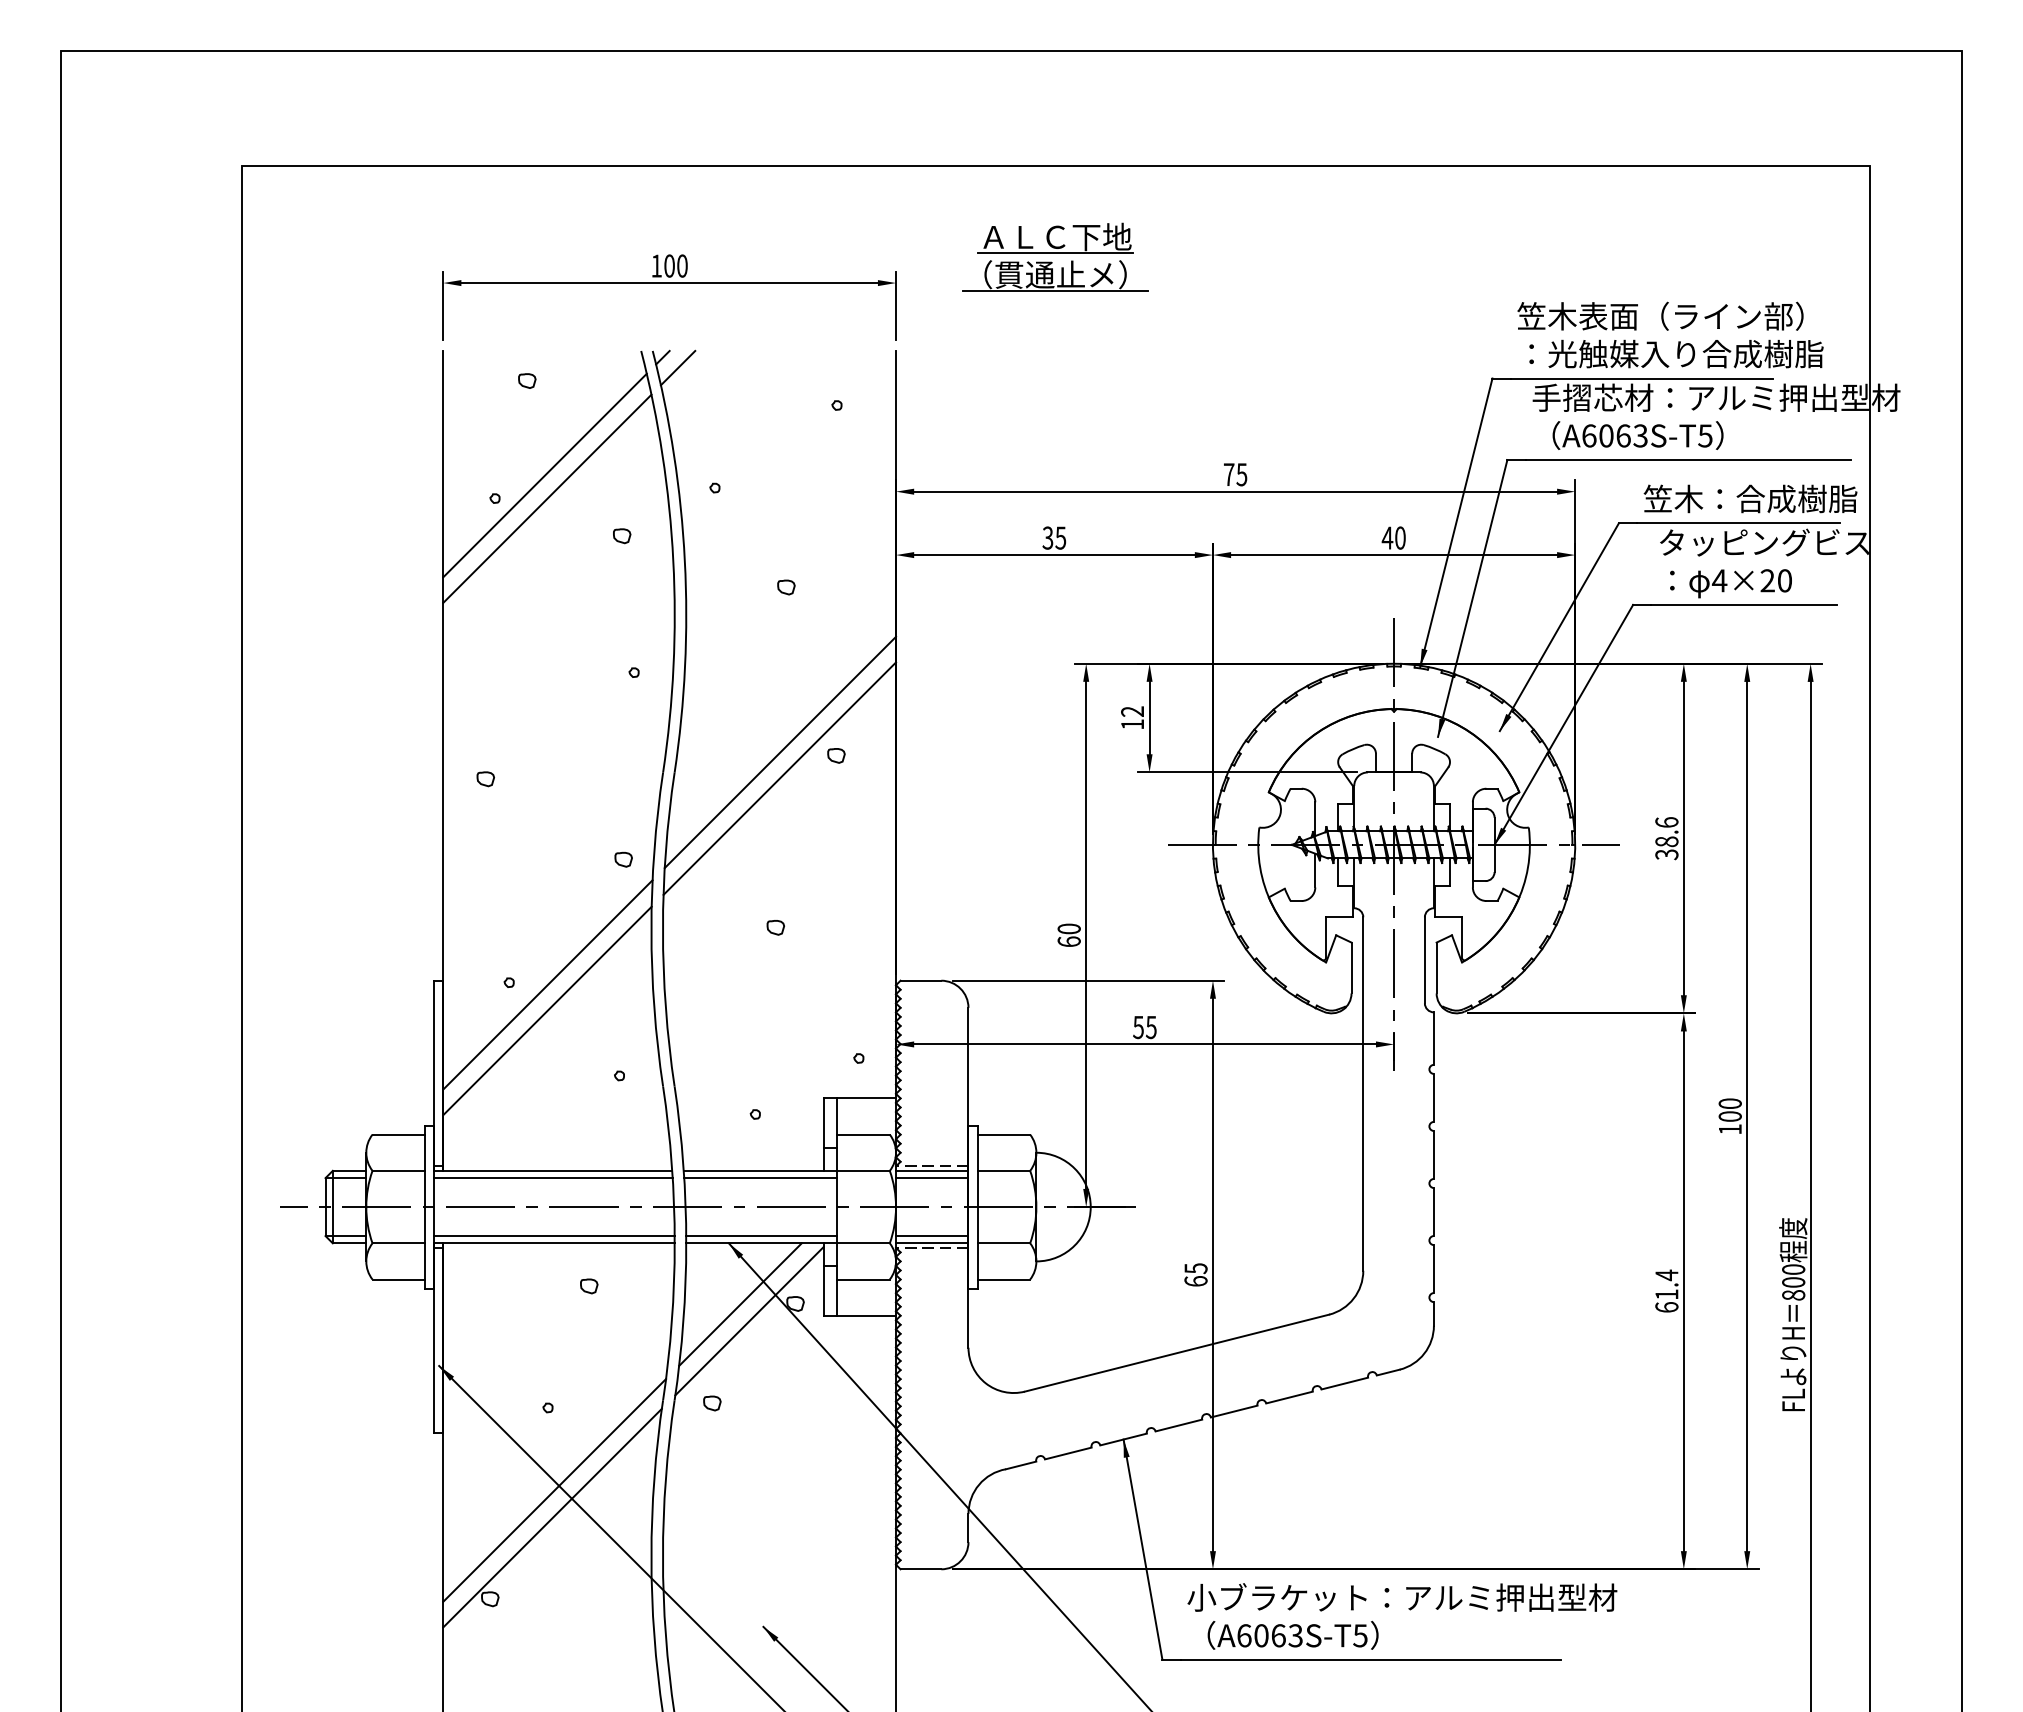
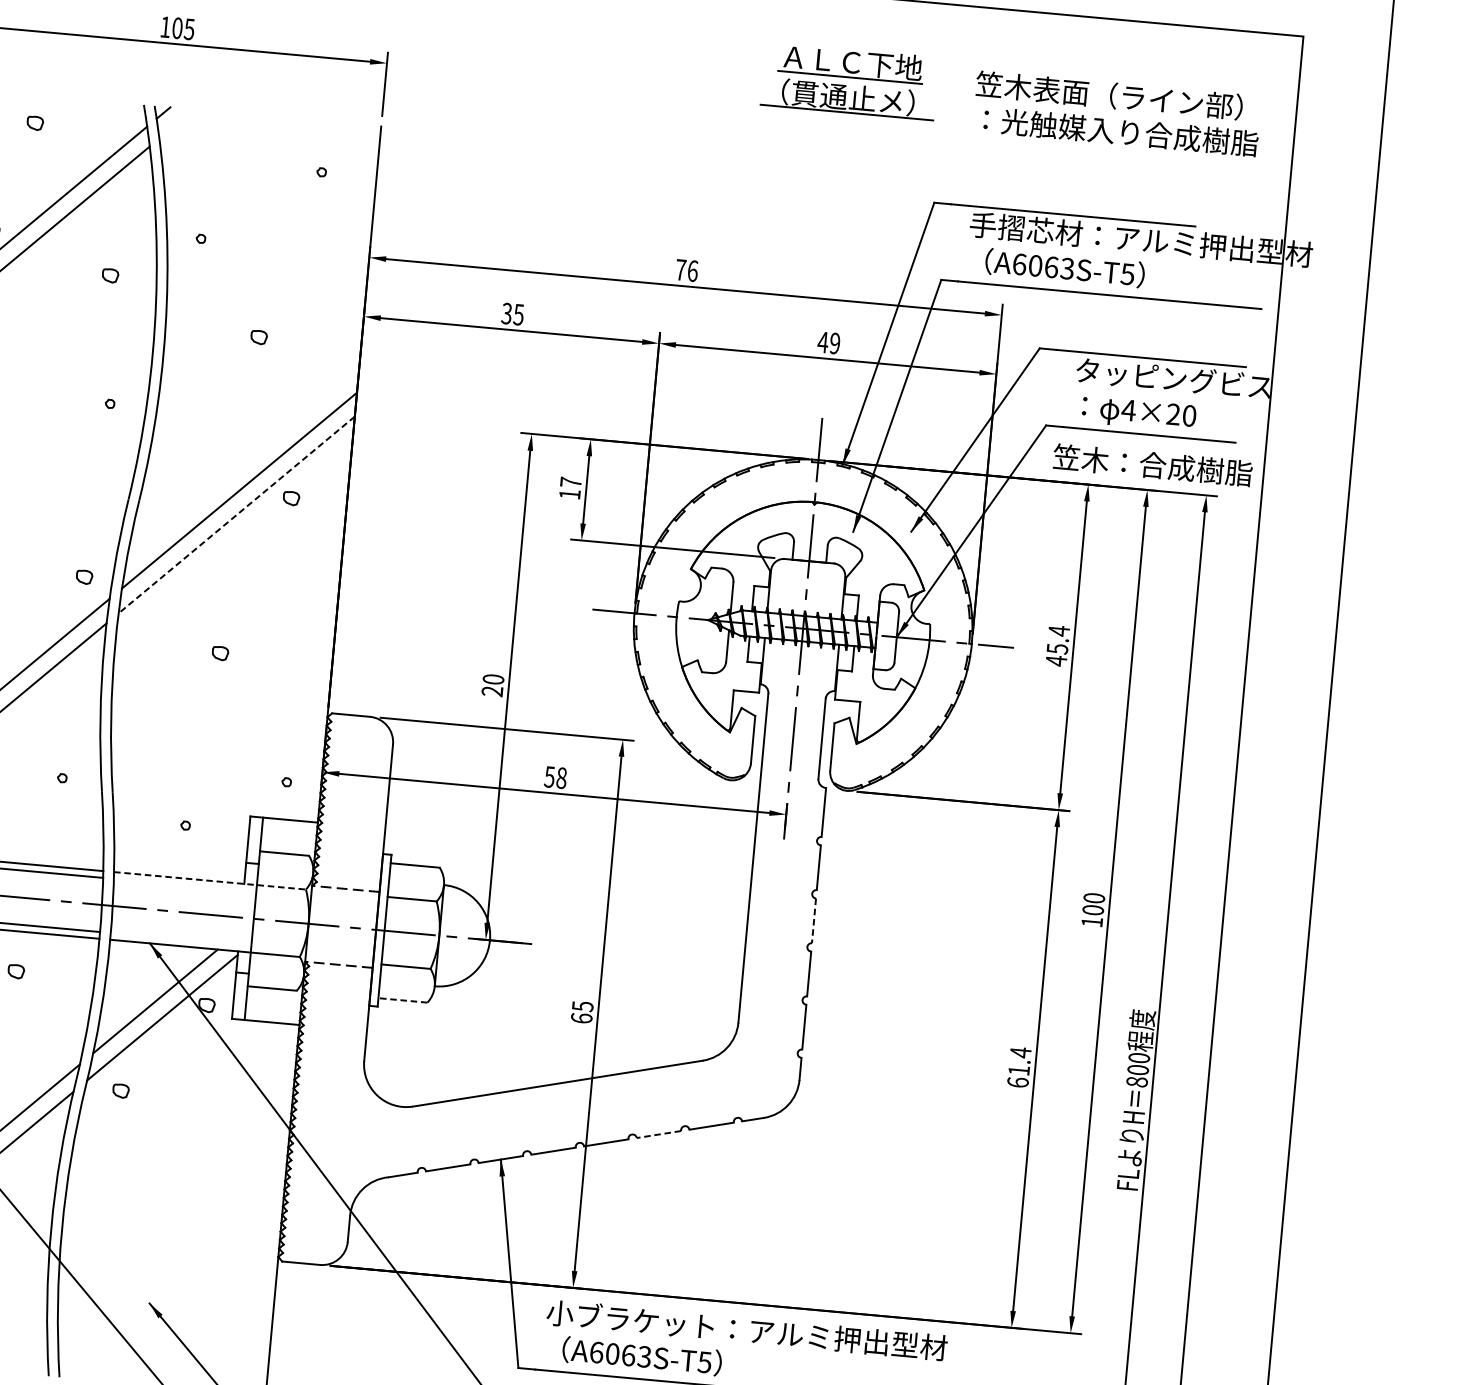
part: (1055, 256) -> (849, 80), moved
text: (681, 265) -> (188, 28), 100 -> 105
text: (1670, 334) -> (1117, 113), moved
line: (677, 367) -> (176, 123), removed
text: (1241, 474) -> (692, 270), 75 -> 76
text: (1750, 498) -> (1152, 464), moved
text: (1400, 537) -> (835, 343), 40 -> 49
text: (1132, 711) -> (570, 482), 12 -> 17
line: (779, 779) -> (236, 515), solid -> dashed
text: (1666, 838) -> (1057, 645), 38.6 -> 45.4
text: (1068, 941) -> (491, 691), 60 -> 20
text: (1150, 1026) -> (560, 777), 55 -> 58
line: (1433, 1154) -> (813, 920), solid -> dashed
line: (787, 1170) -> (210, 880), solid -> dashed
line: (932, 1170) -> (345, 892), removed
line: (760, 1178) -> (184, 885), removed
line: (932, 1178) -> (345, 900), removed
line: (761, 1236) -> (180, 939), removed
line: (932, 1236) -> (340, 954), removed
line: (932, 1243) -> (339, 960), removed
line: (1003, 1279) -> (402, 1000), solid -> dashed
line: (1289, 1397) -> (658, 1134), solid -> dashed

